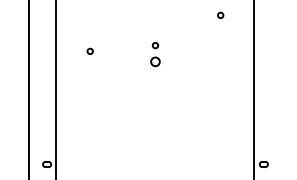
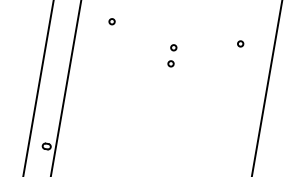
circle: (220, 14) -> (240, 42), moved
circle: (89, 50) -> (111, 20), moved
circle: (155, 61) -> (171, 63), size x0.62

